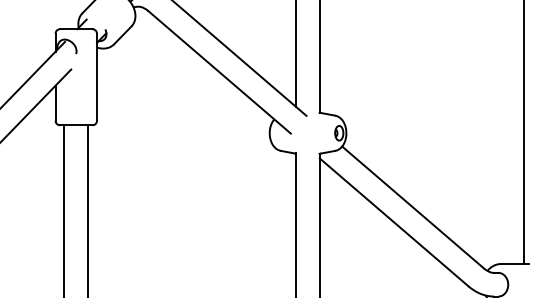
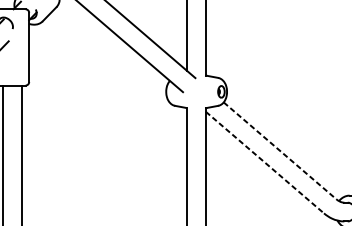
line: (413, 207) -> (280, 150), solid -> dashed
line: (394, 222) -> (265, 162), solid -> dashed

